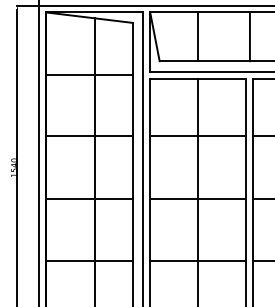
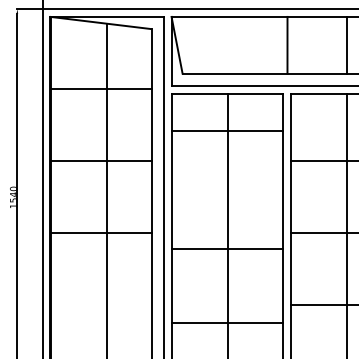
line: (198, 36) -> (227, 44), removed
line: (198, 136) -> (227, 130), moved
line: (198, 198) -> (227, 249), moved
line: (89, 260) -> (100, 305), removed
line: (198, 260) -> (227, 323), moved

